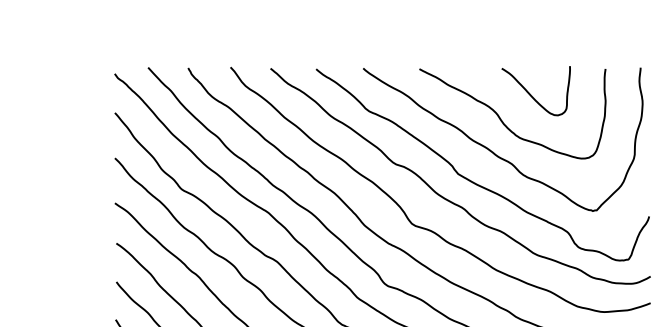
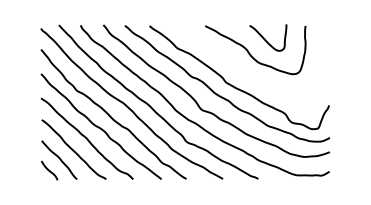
curve: (497, 153) -> (247, 71), removed

